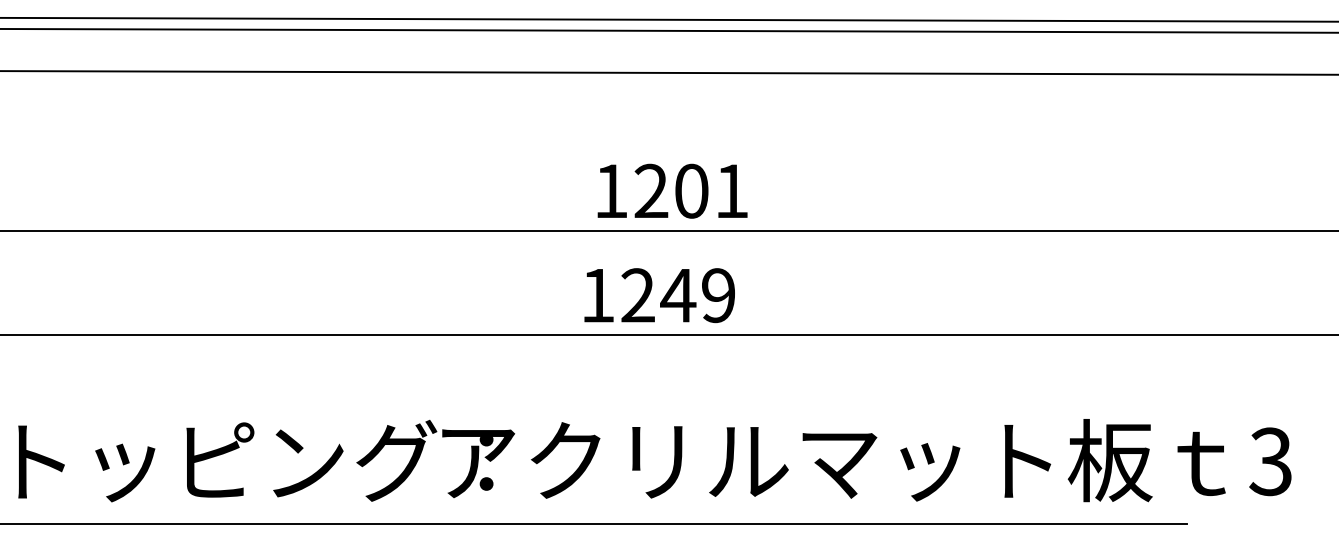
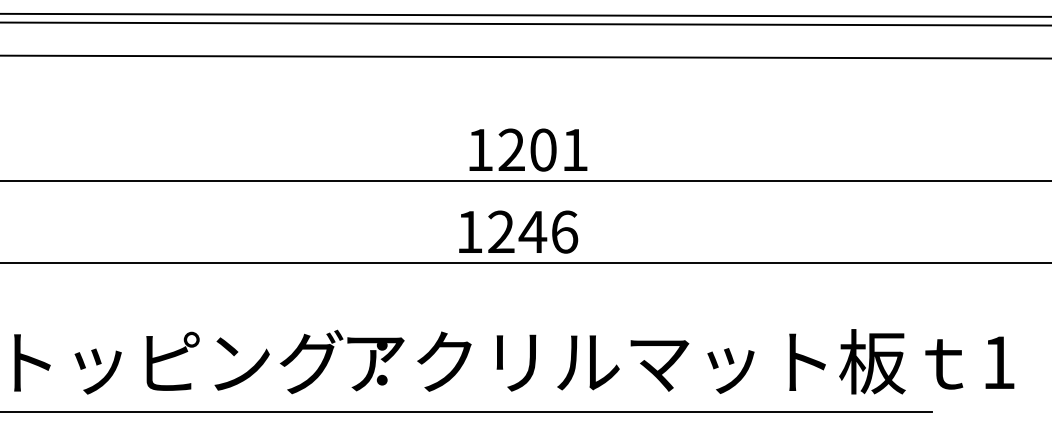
text: (718, 295) -> (564, 232), 1249 -> 1246
text: (1270, 461) -> (998, 362), 3 -> 1

